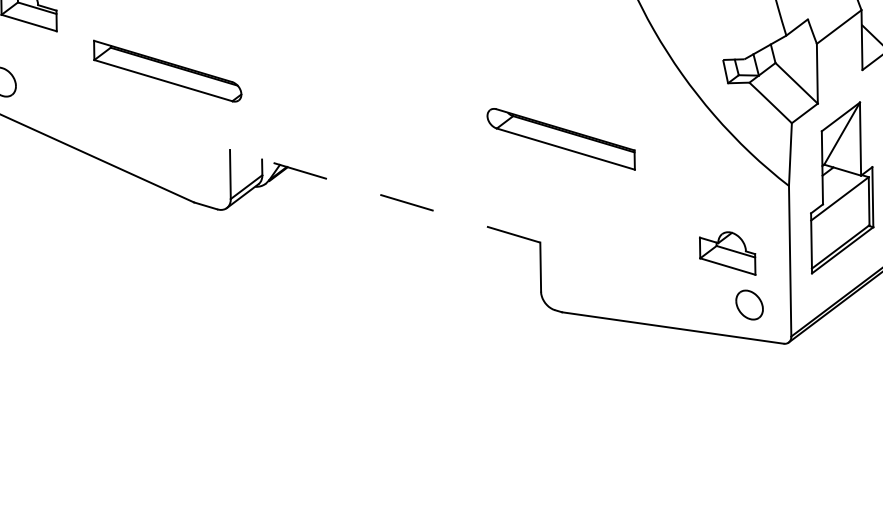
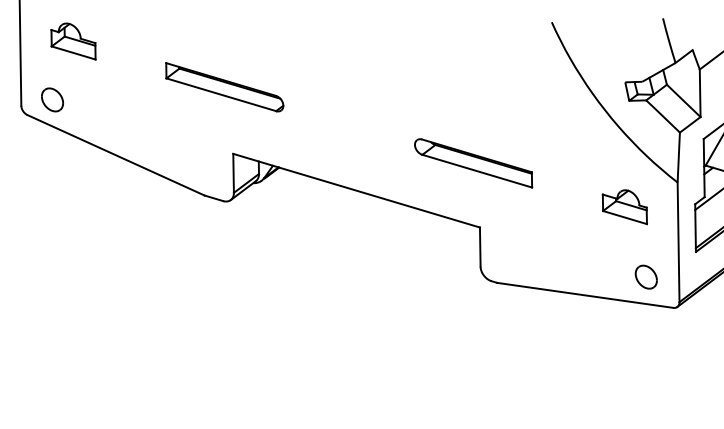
part: (167, 71) -> (224, 87), moved
part: (561, 139) -> (473, 163), moved
line: (385, 196) -> (356, 190), dashed -> solid
part: (727, 253) -> (624, 207), moved

